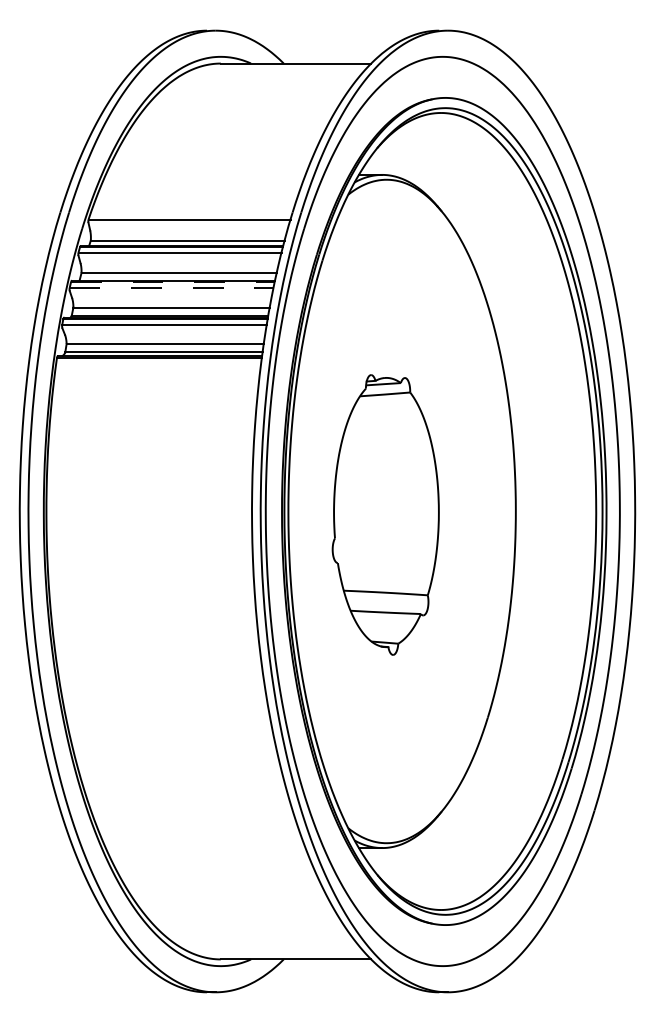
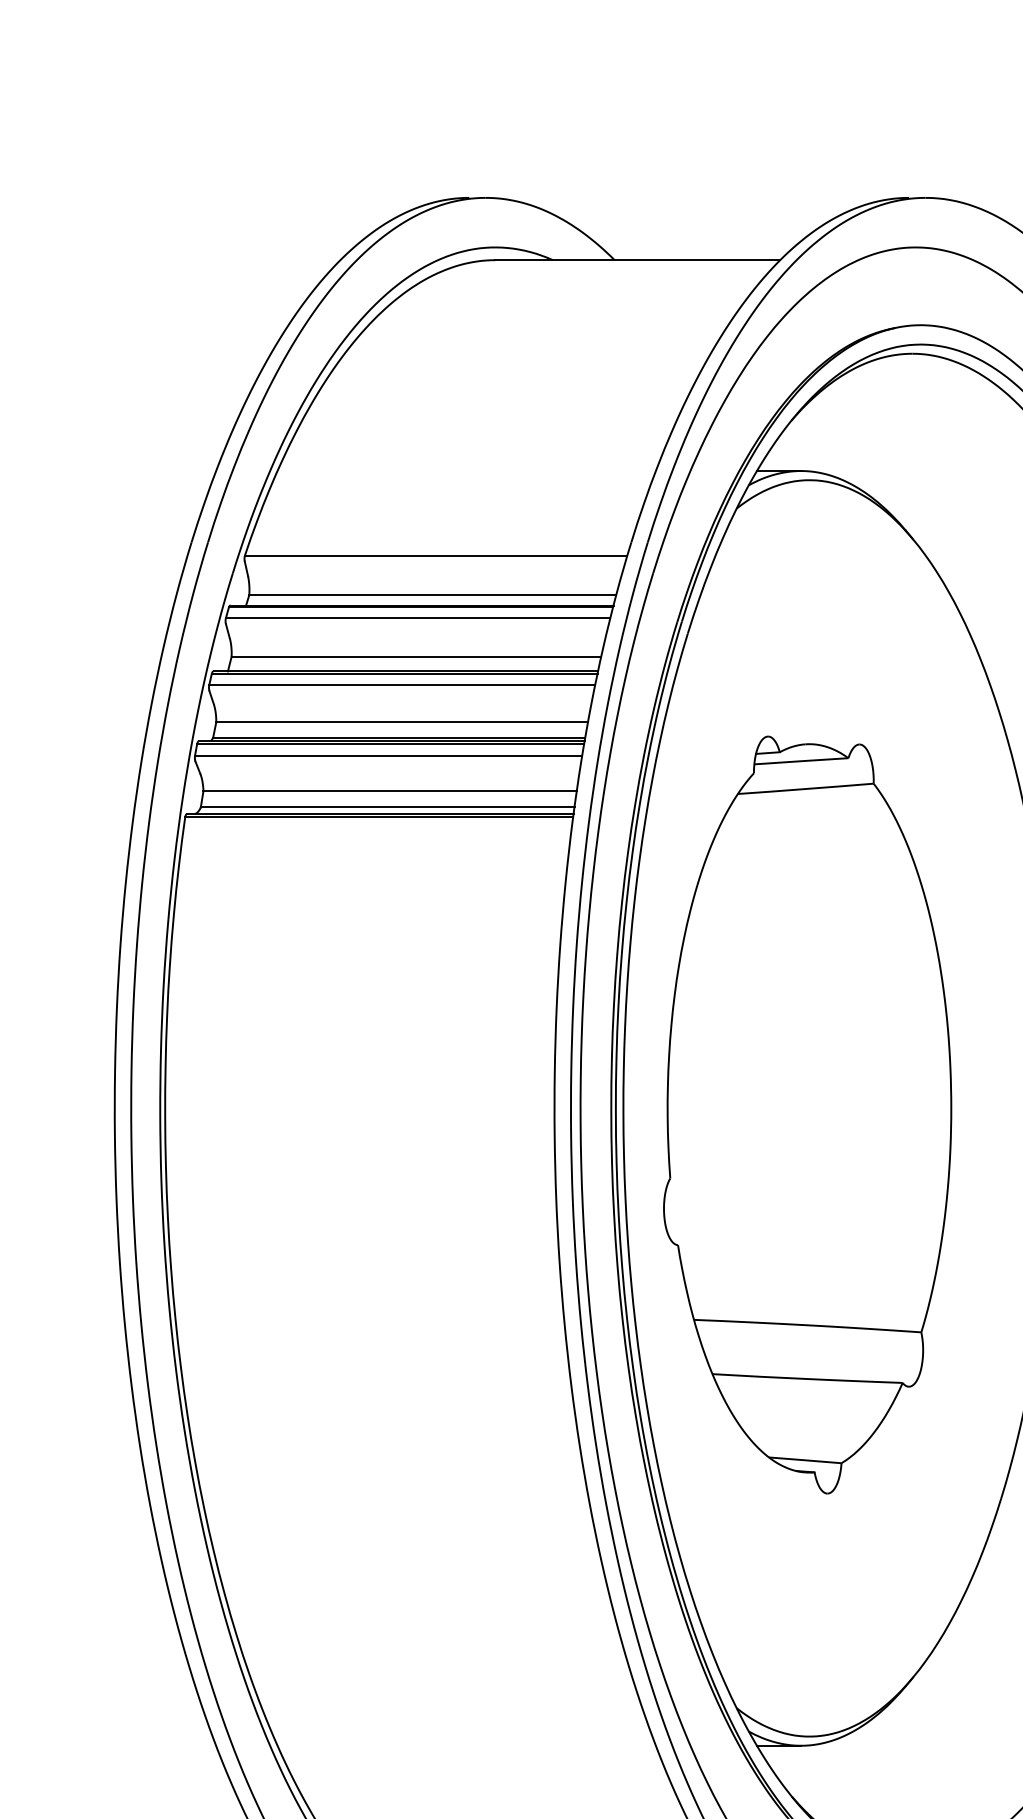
line: (172, 282) -> (403, 674), dashed -> solid
line: (171, 288) -> (402, 686), dashed -> solid
part: (385, 514) -> (807, 1114), size x1.43

